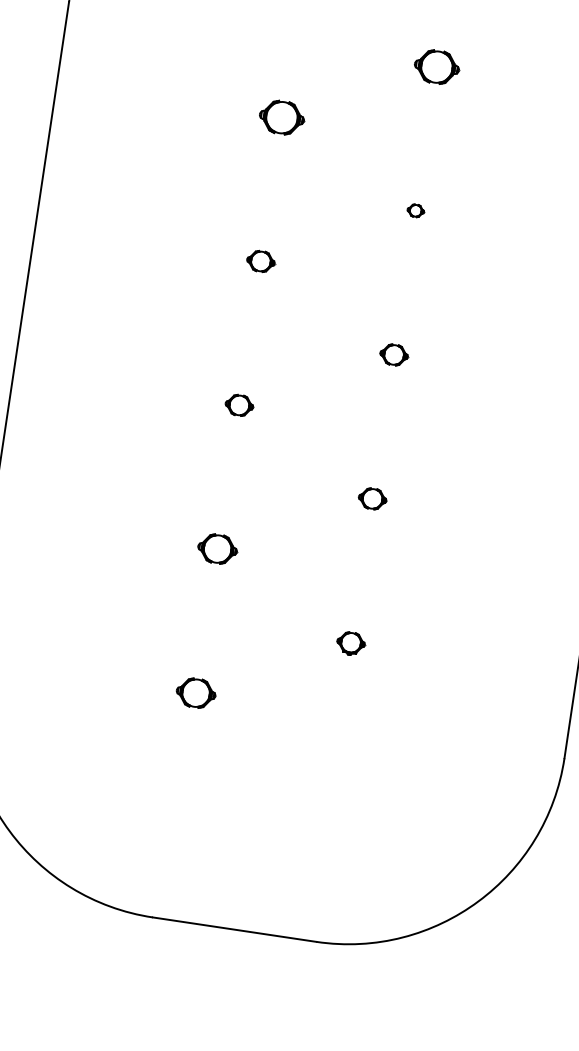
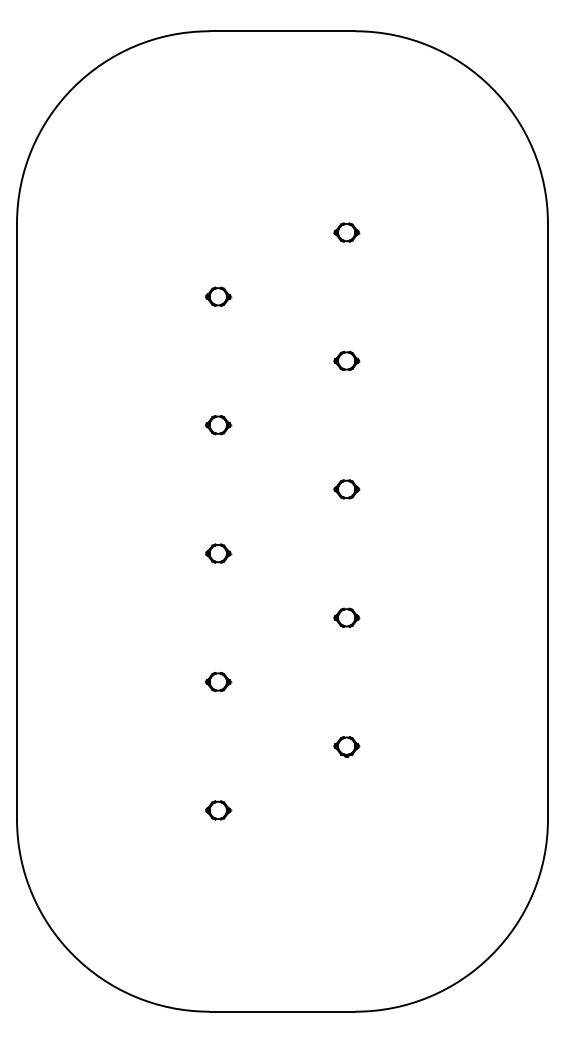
part: (436, 67) -> (346, 232), size x0.62
part: (282, 117) -> (218, 296), size x0.62
part: (415, 210) -> (346, 360), size x1.67
part: (218, 549) -> (218, 682), size x0.71
part: (196, 693) -> (218, 810), size x0.71

